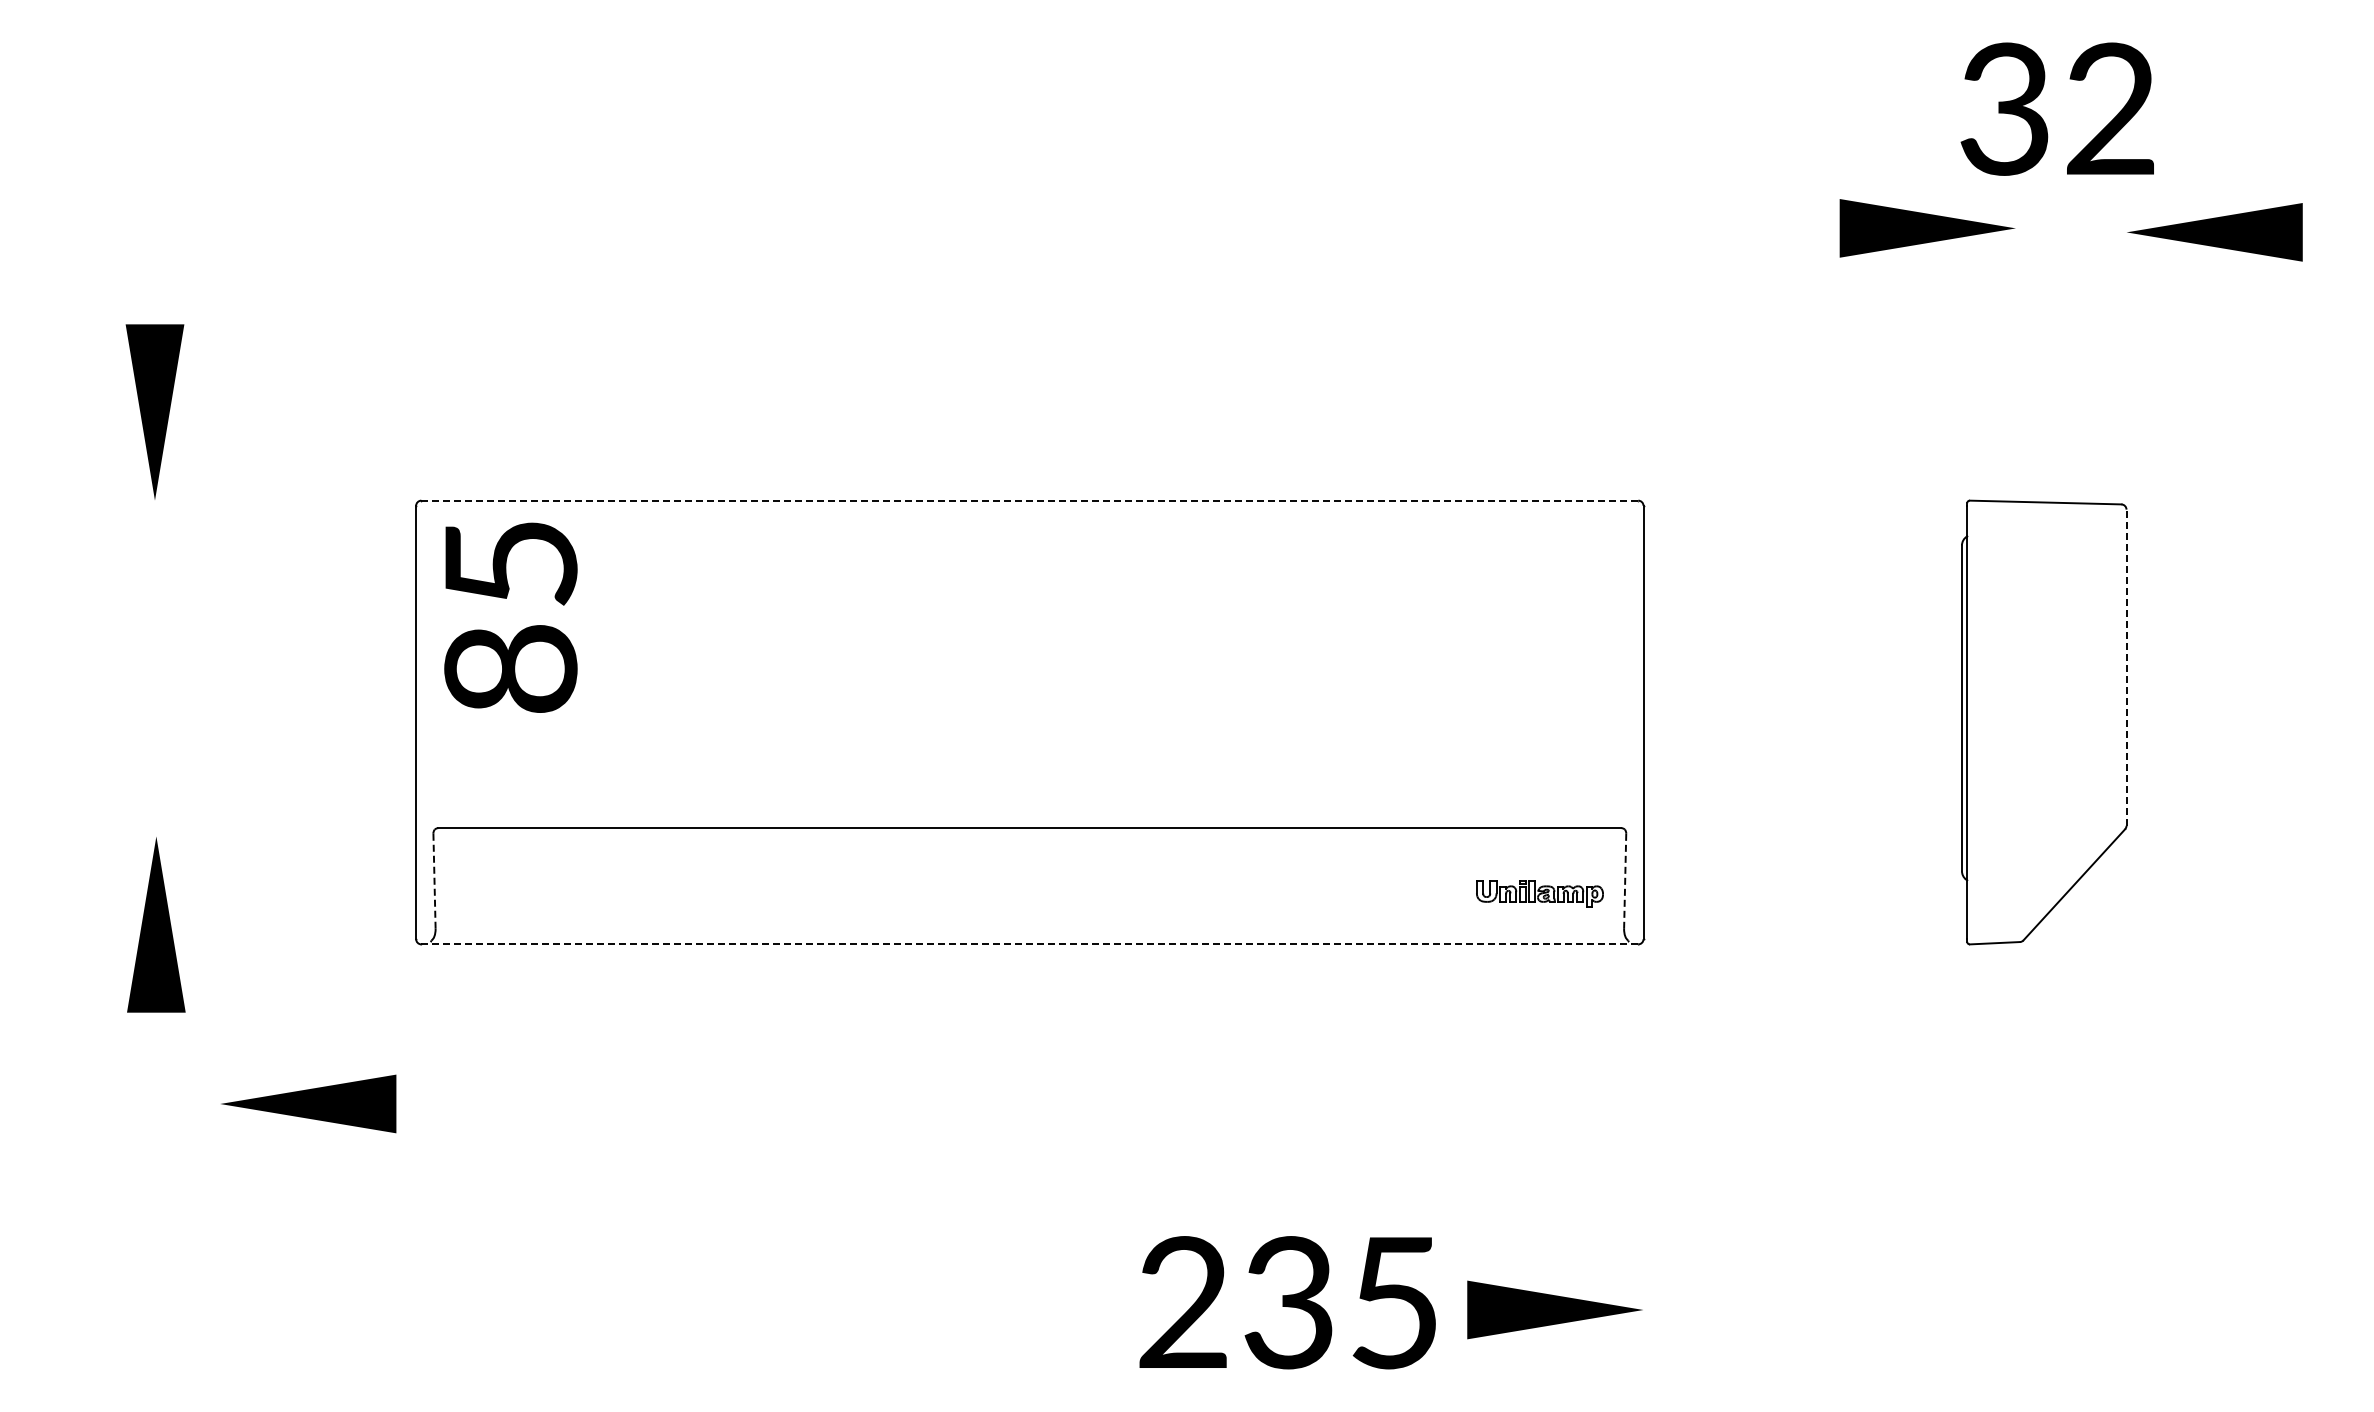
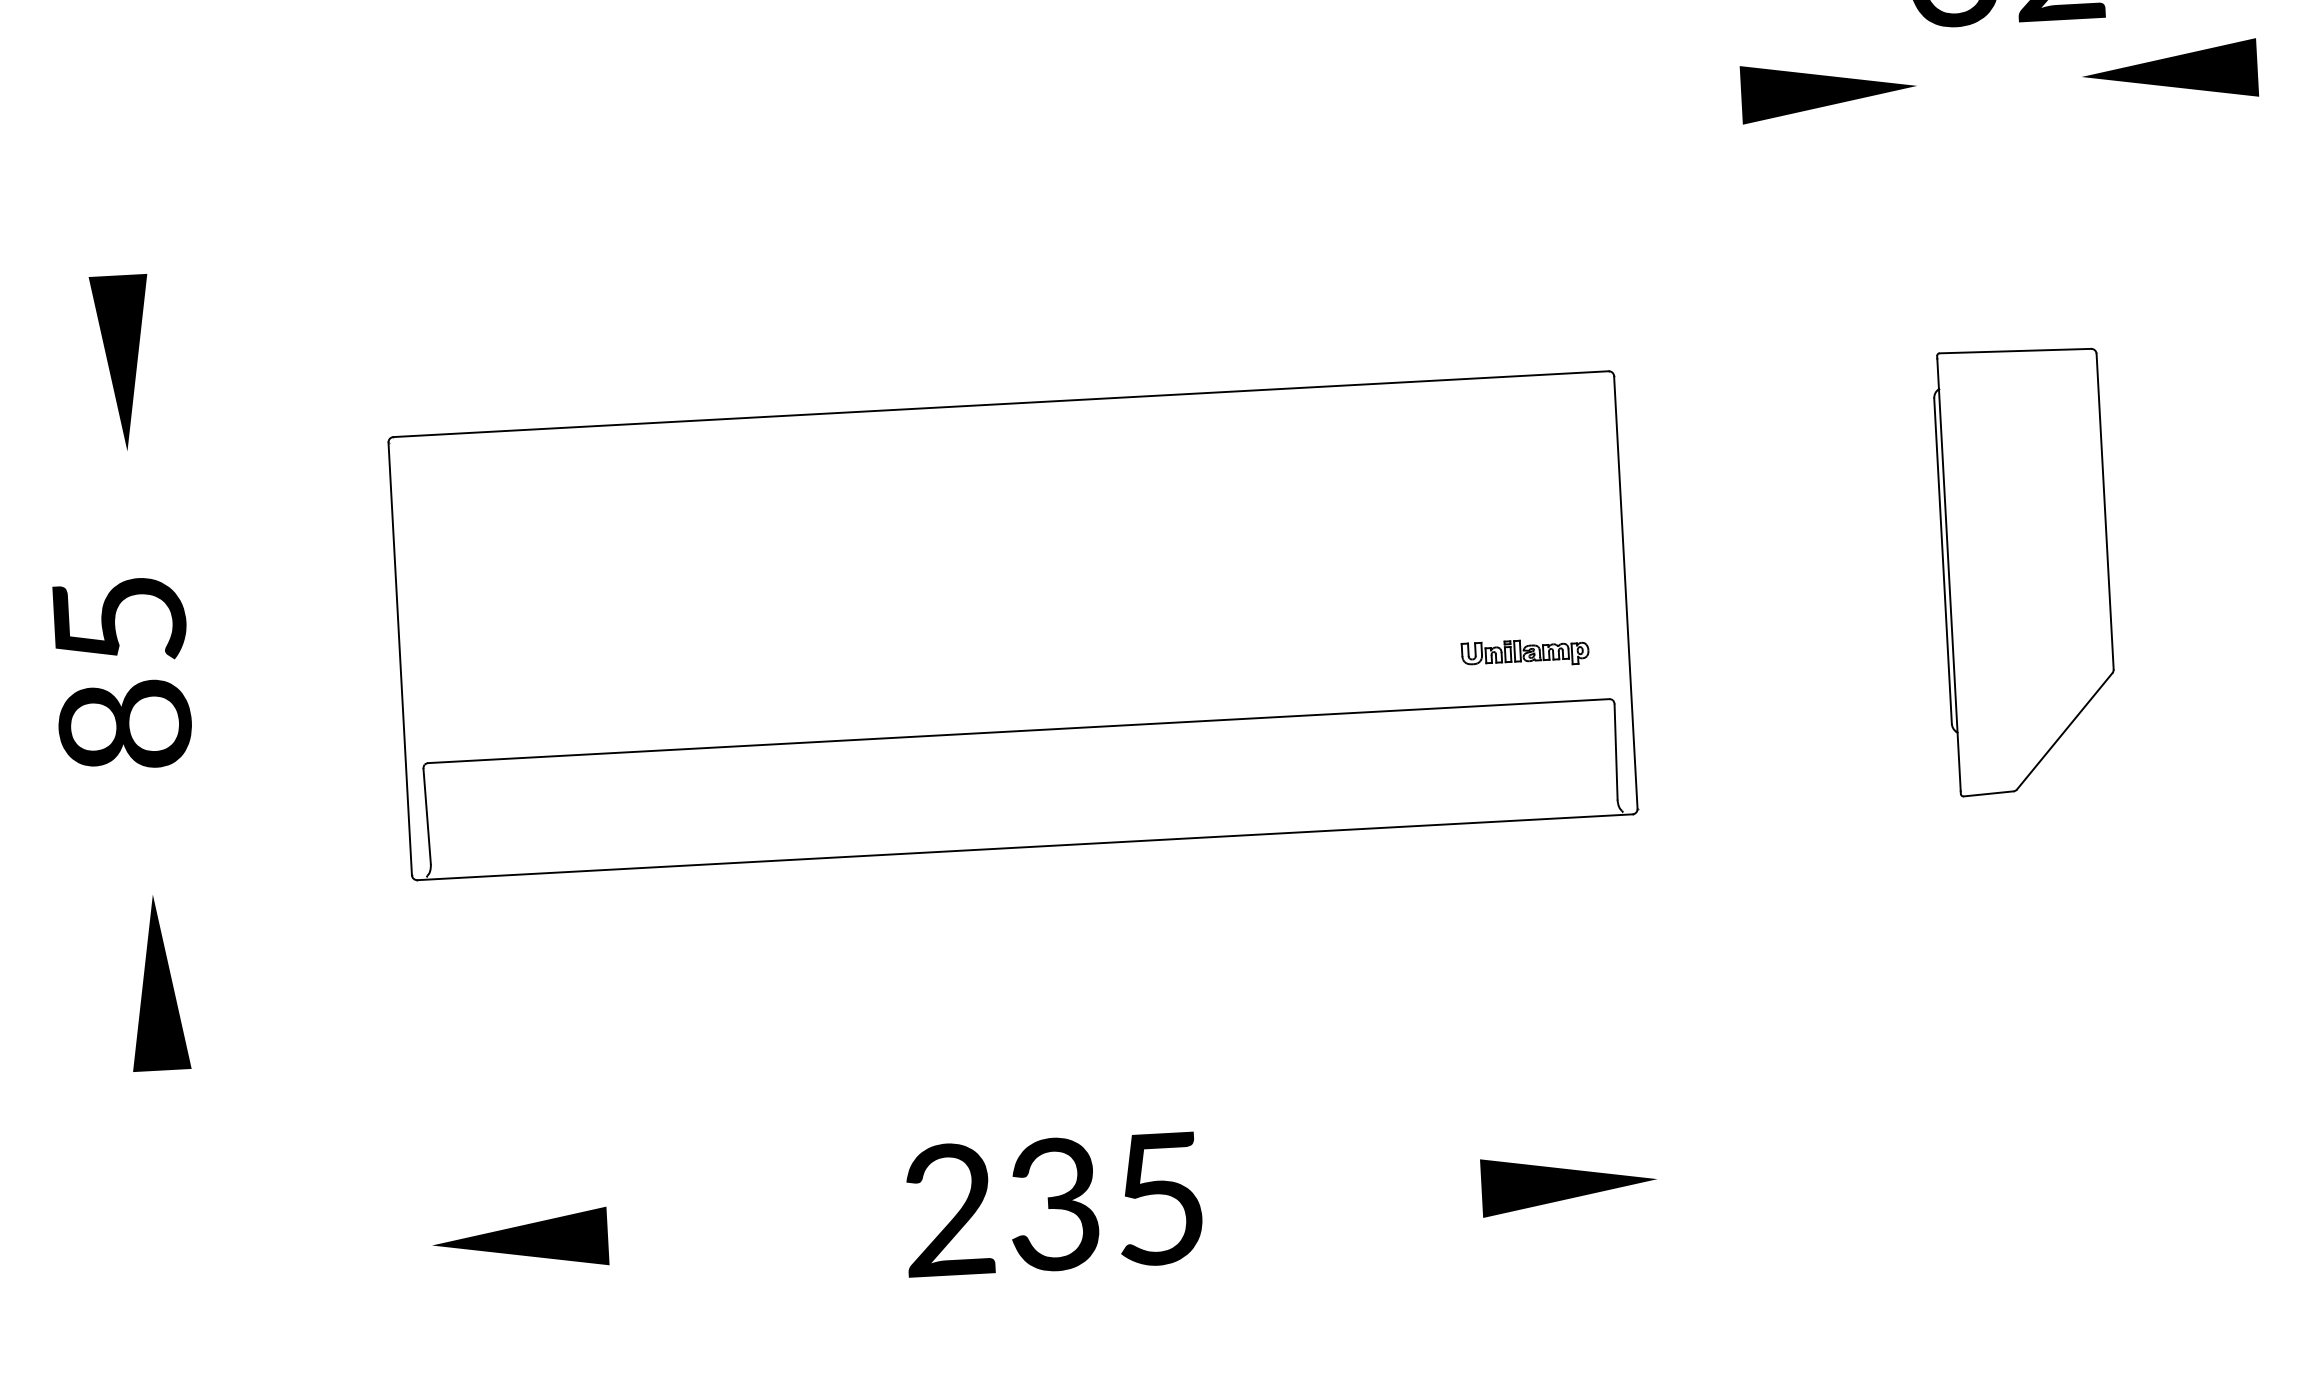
part: (1927, 228) -> (1828, 90), moved
line: (1029, 500) -> (1000, 404), dashed -> solid
text: (510, 617) -> (121, 673), moved
line: (2126, 667) -> (2105, 511), dashed -> solid
line: (434, 881) -> (427, 816), dashed -> solid
line: (1625, 881) -> (1616, 752), dashed -> solid
part: (1539, 893) -> (1524, 653), moved
part: (156, 924) -> (157, 982), moved
line: (1030, 944) -> (1025, 847), dashed -> solid
part: (308, 1103) -> (520, 1240), moved
text: (1287, 1302) -> (1053, 1204), moved

